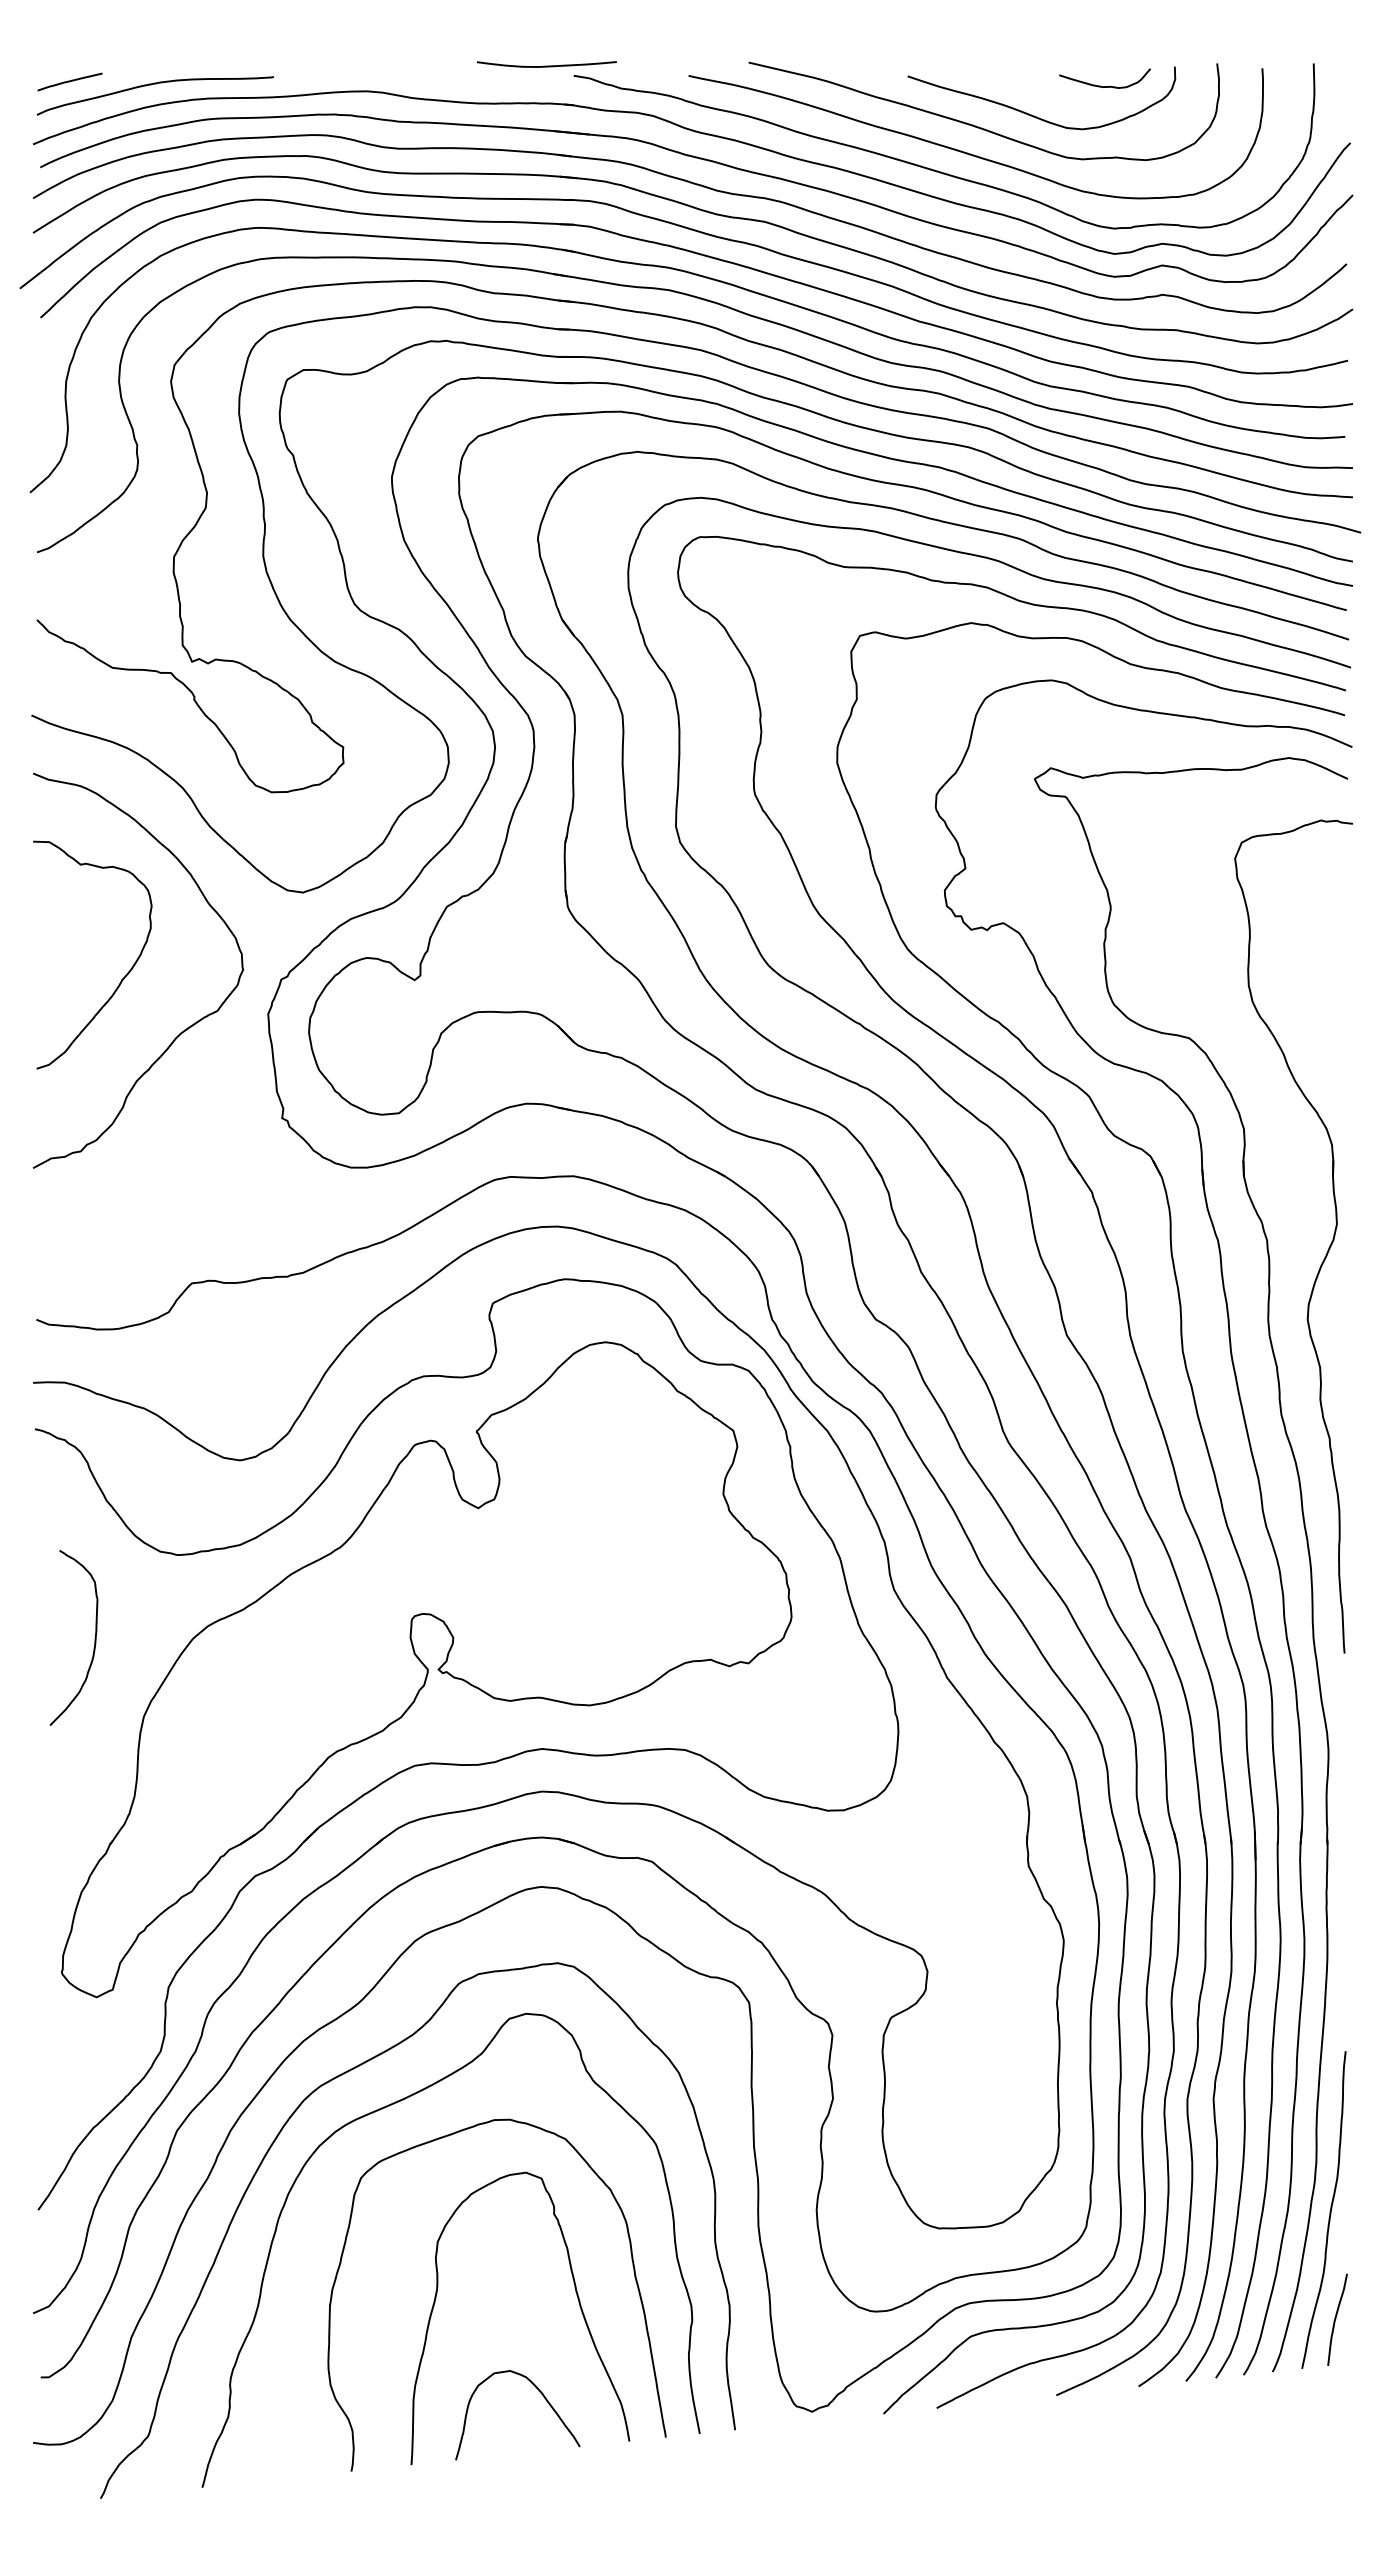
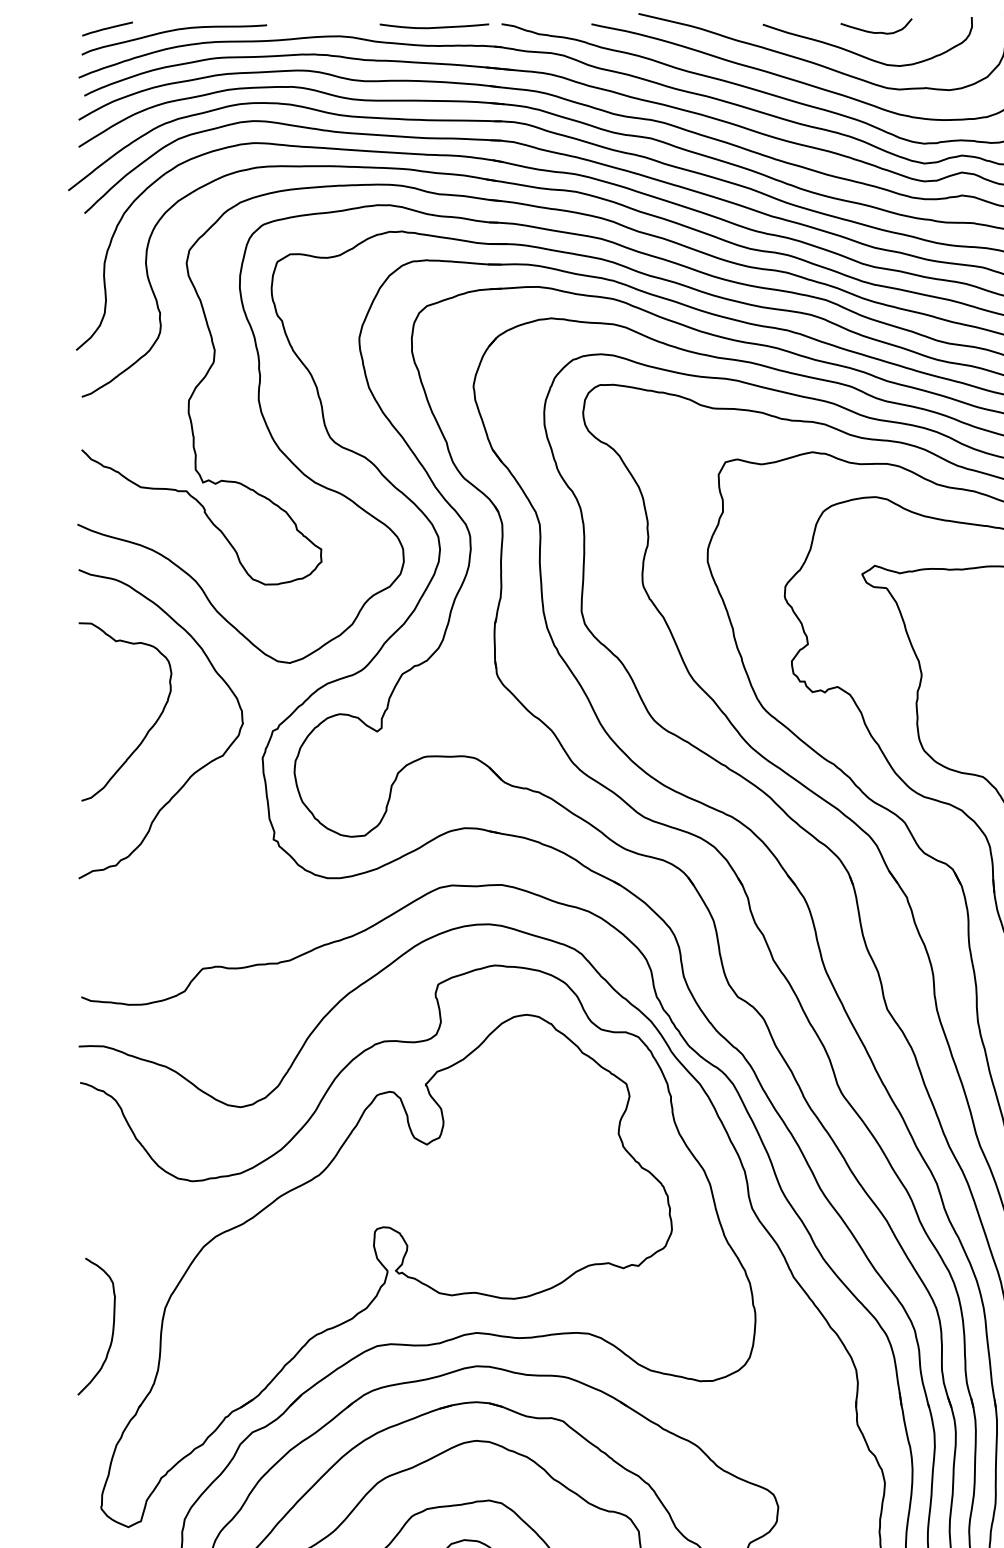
curve: (546, 65) -> (434, 27), moved
curve: (1104, 86) -> (876, 32), moved
curve: (94, 1637) -> (112, 1326), moved

